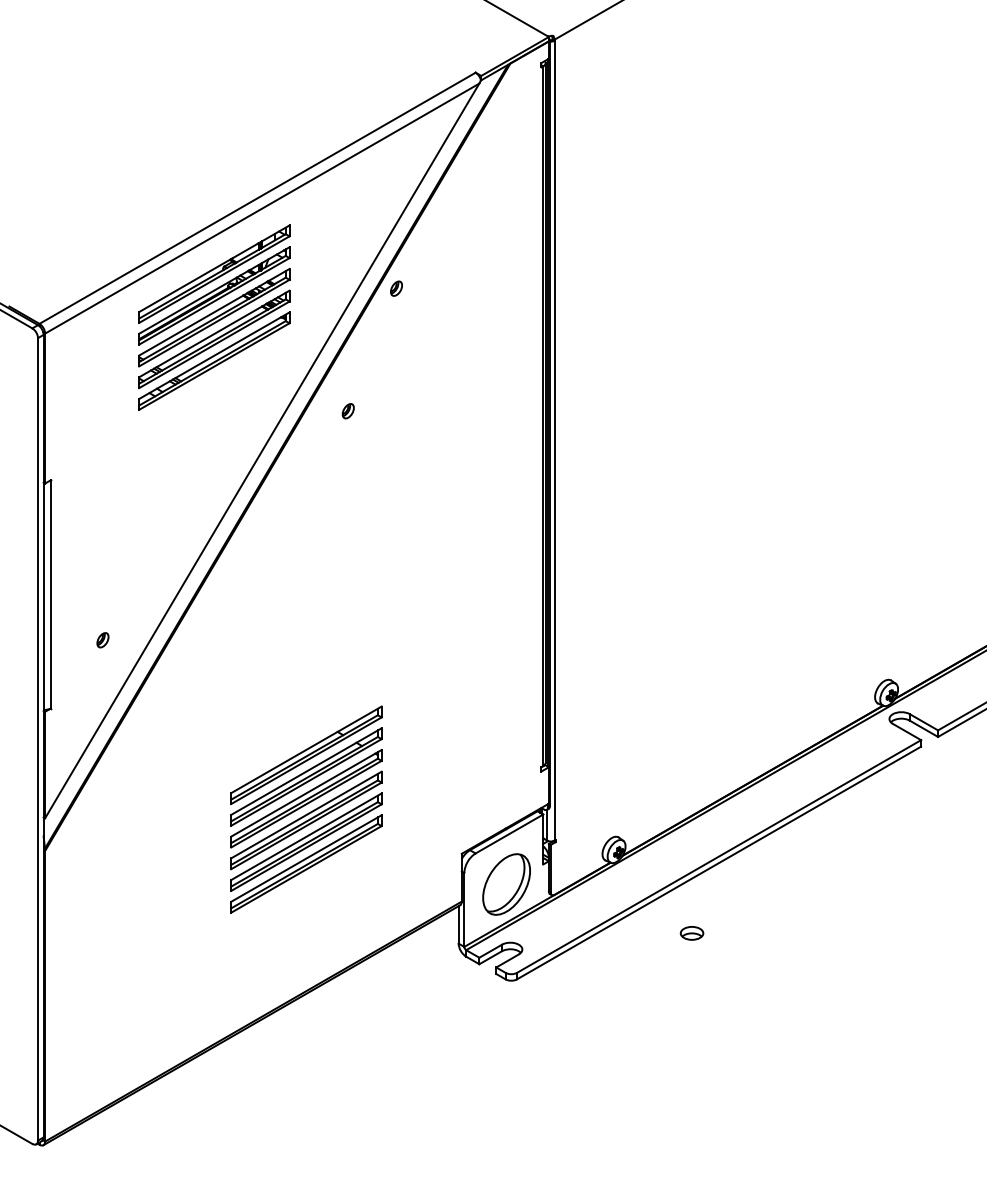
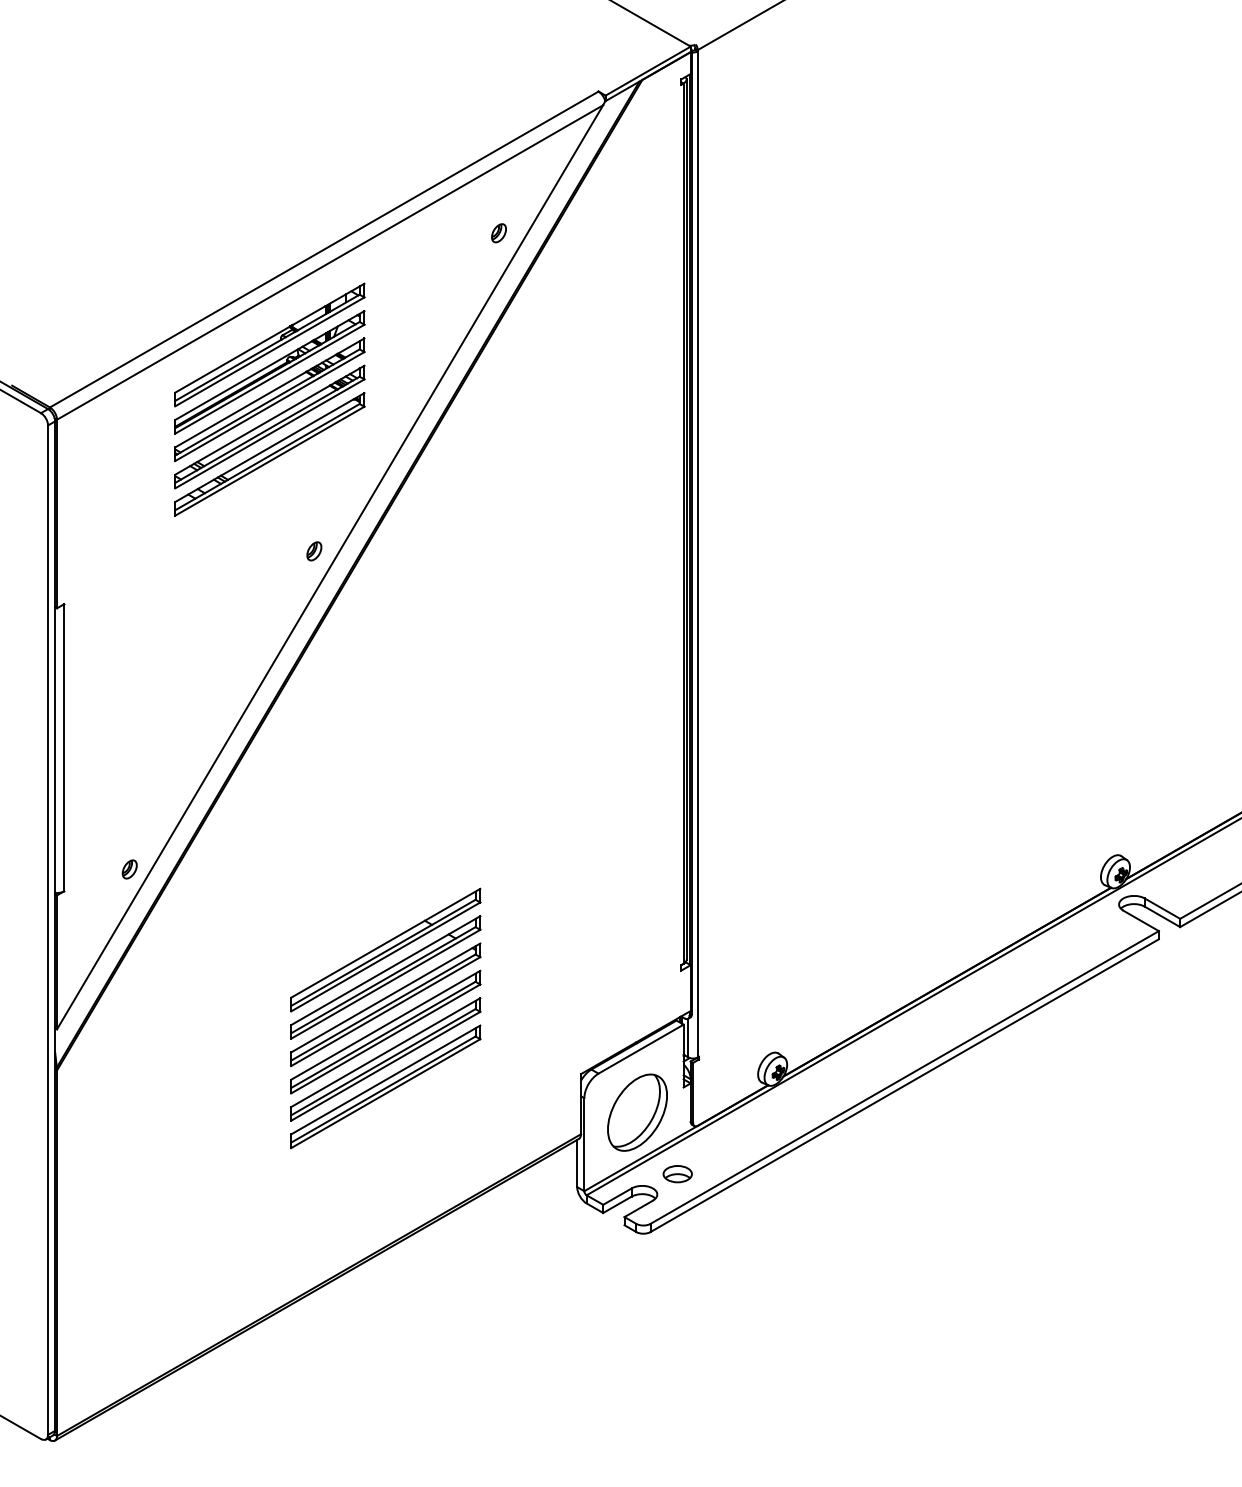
part: (396, 288) -> (498, 233), moved
part: (348, 411) -> (314, 551), moved
part: (102, 640) -> (129, 869), moved
part: (691, 933) -> (677, 1174), moved

